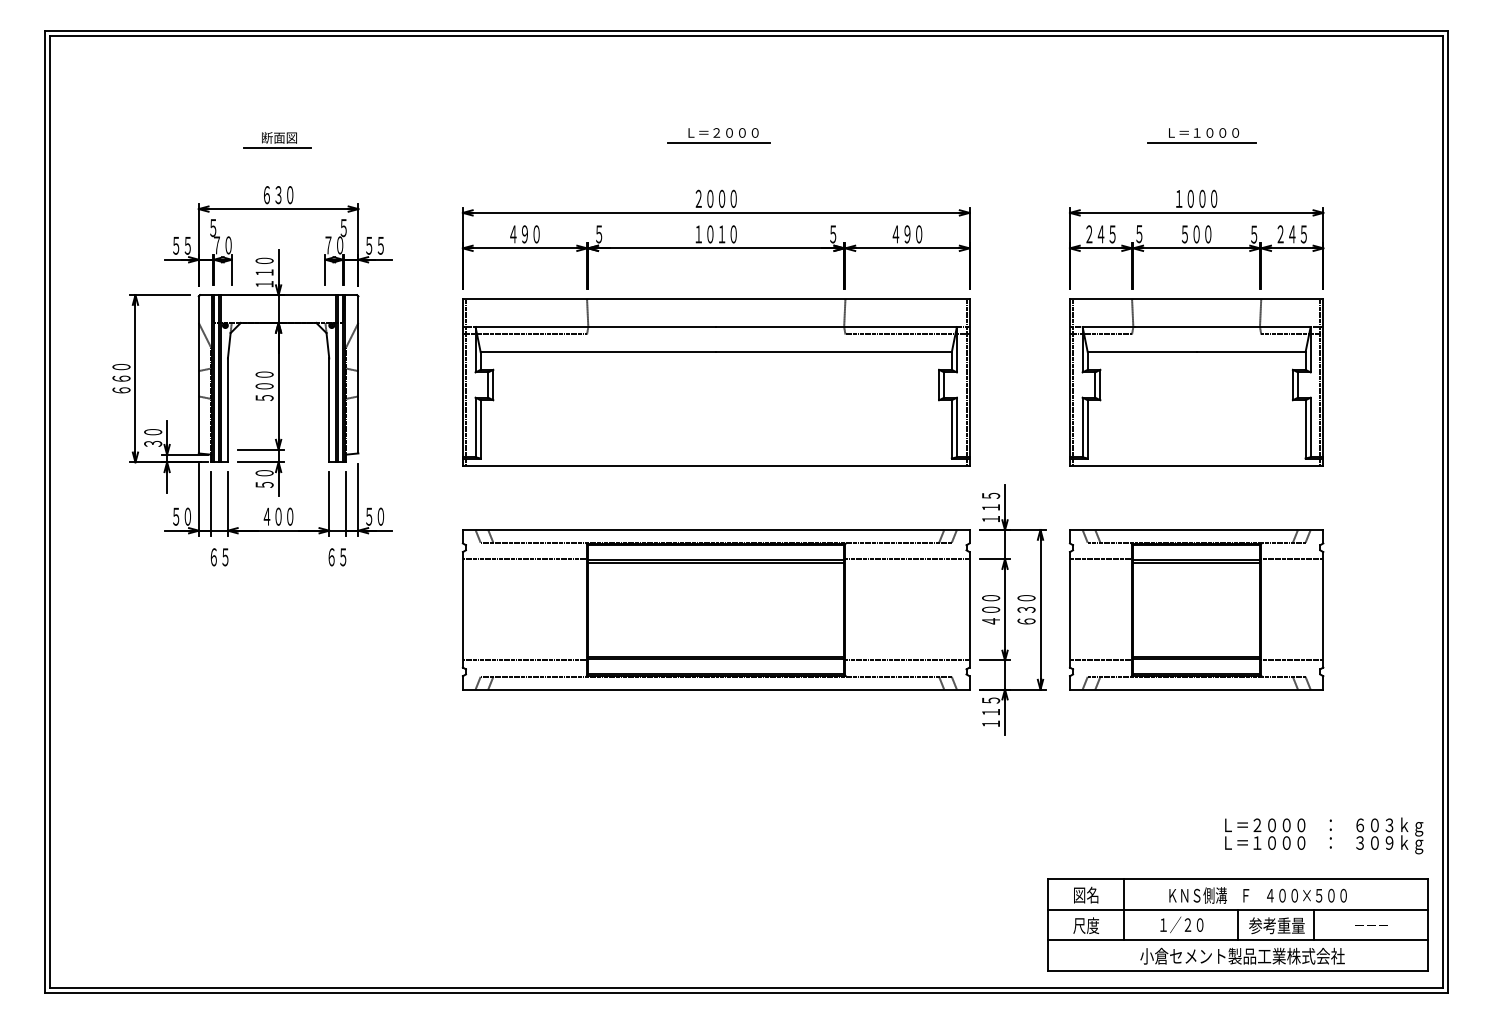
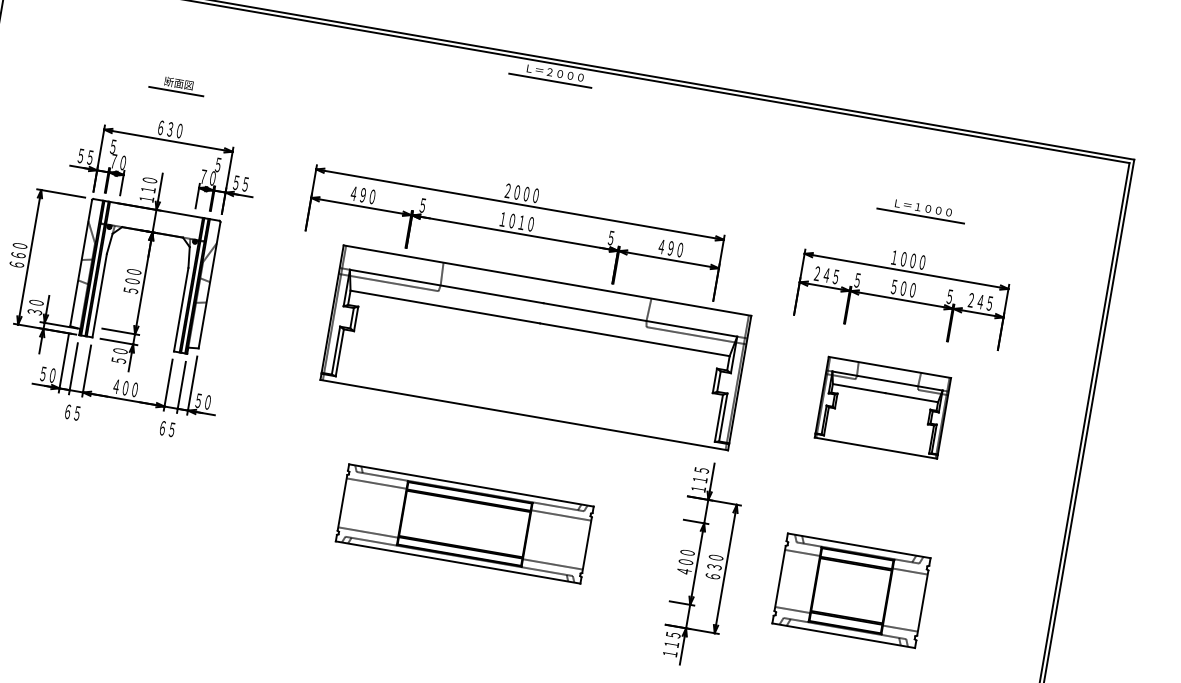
part: (718, 135) -> (550, 74), moved
part: (716, 382) -> (536, 347), moved
part: (1196, 382) -> (882, 407), size x0.6
part: (715, 609) -> (464, 523), size x0.6
part: (1196, 609) -> (851, 590), size x0.7

